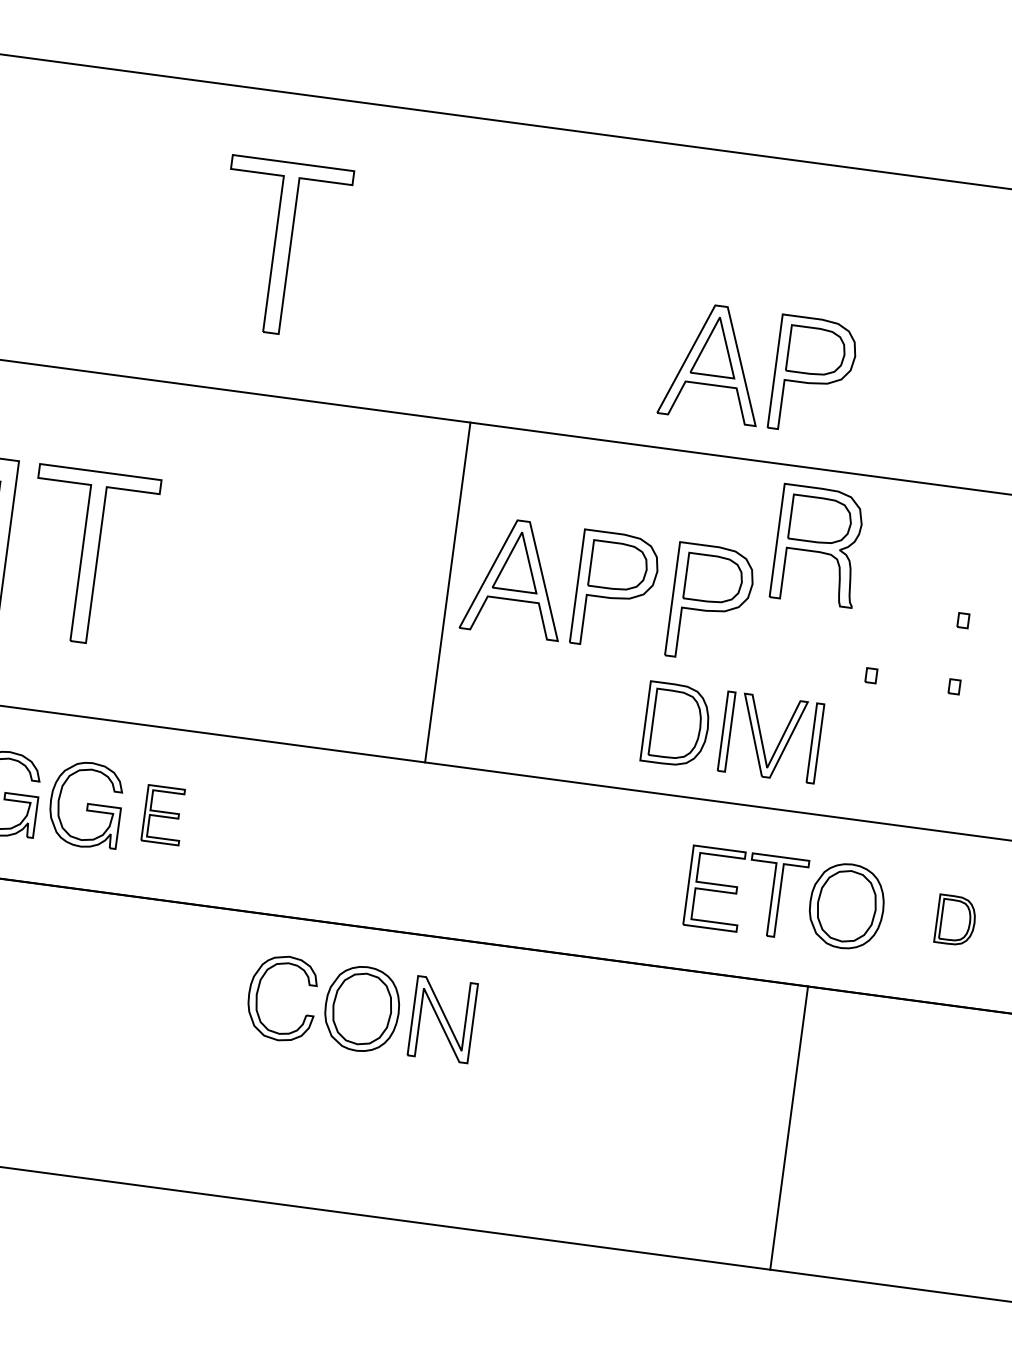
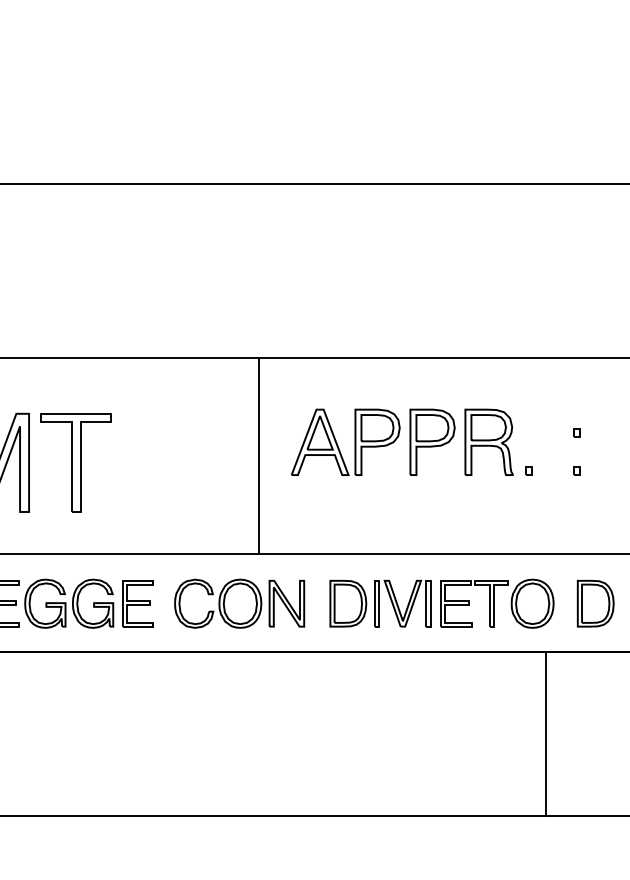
part: (280, 247) -> (161, 272), removed
part: (744, 367) -> (433, 305), removed
part: (817, 544) -> (488, 441), moved
line: (448, 591) -> (259, 455), moved
part: (732, 731) -> (380, 603), moved
part: (162, 814) -> (137, 603), size x1.43
part: (955, 920) -> (595, 603), size x1.67
part: (360, 1008) -> (239, 603), moved
line: (788, 1127) -> (545, 733), moved

